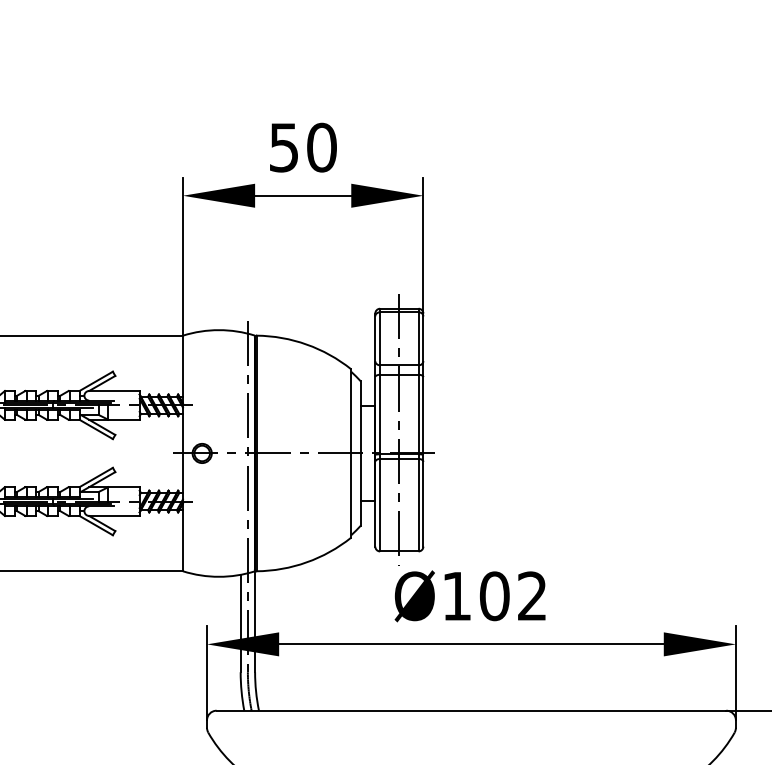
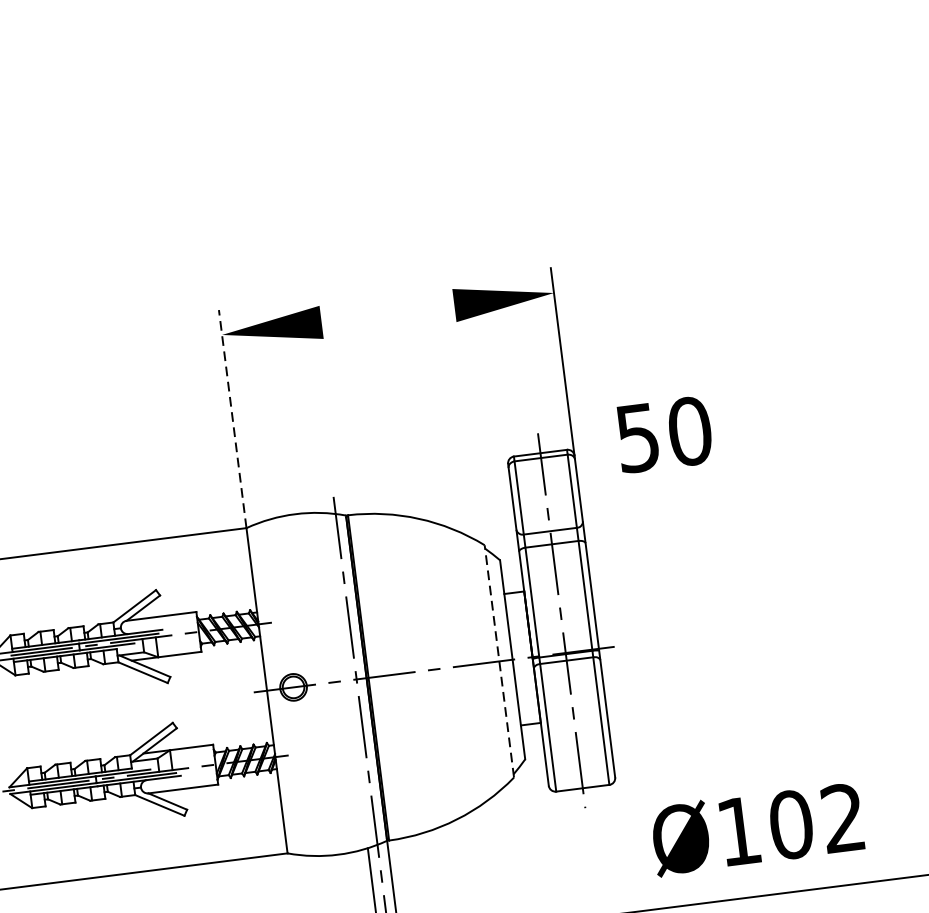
text: (303, 147) -> (664, 434), moved
line: (303, 195) -> (388, 313), removed
line: (182, 256) -> (232, 418), solid -> dashed
line: (351, 452) -> (499, 660), solid -> dashed
text: (469, 596) -> (756, 829), moved

